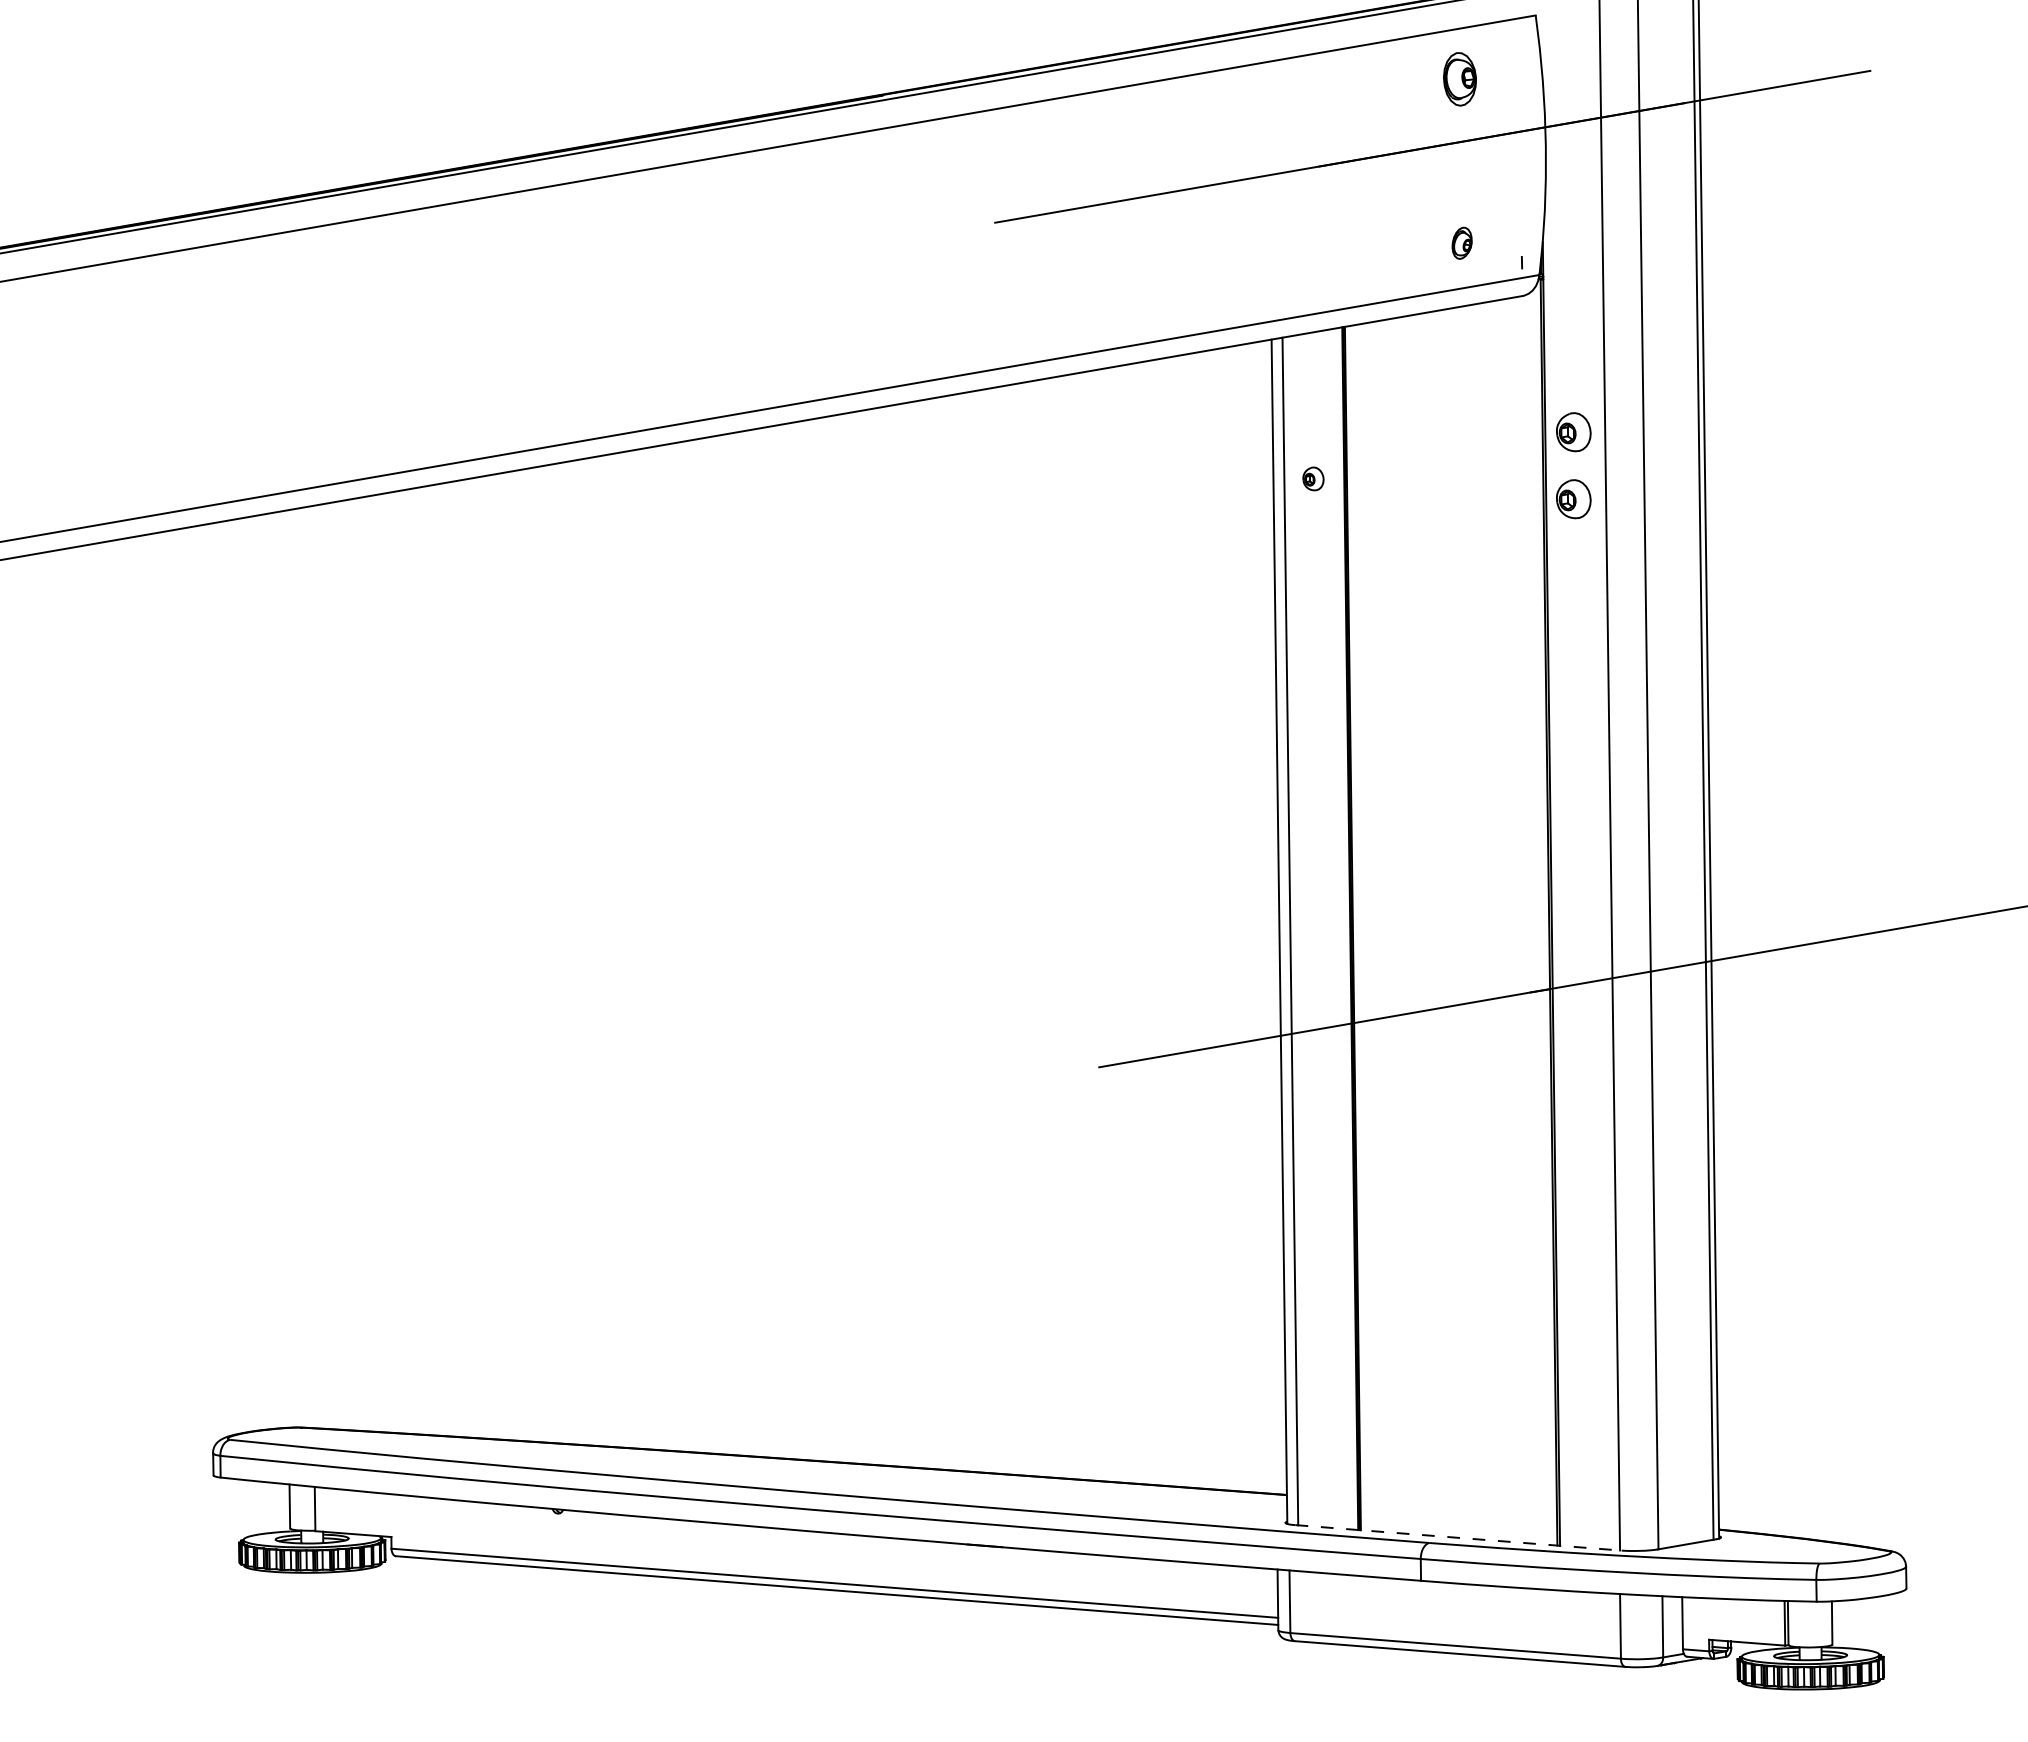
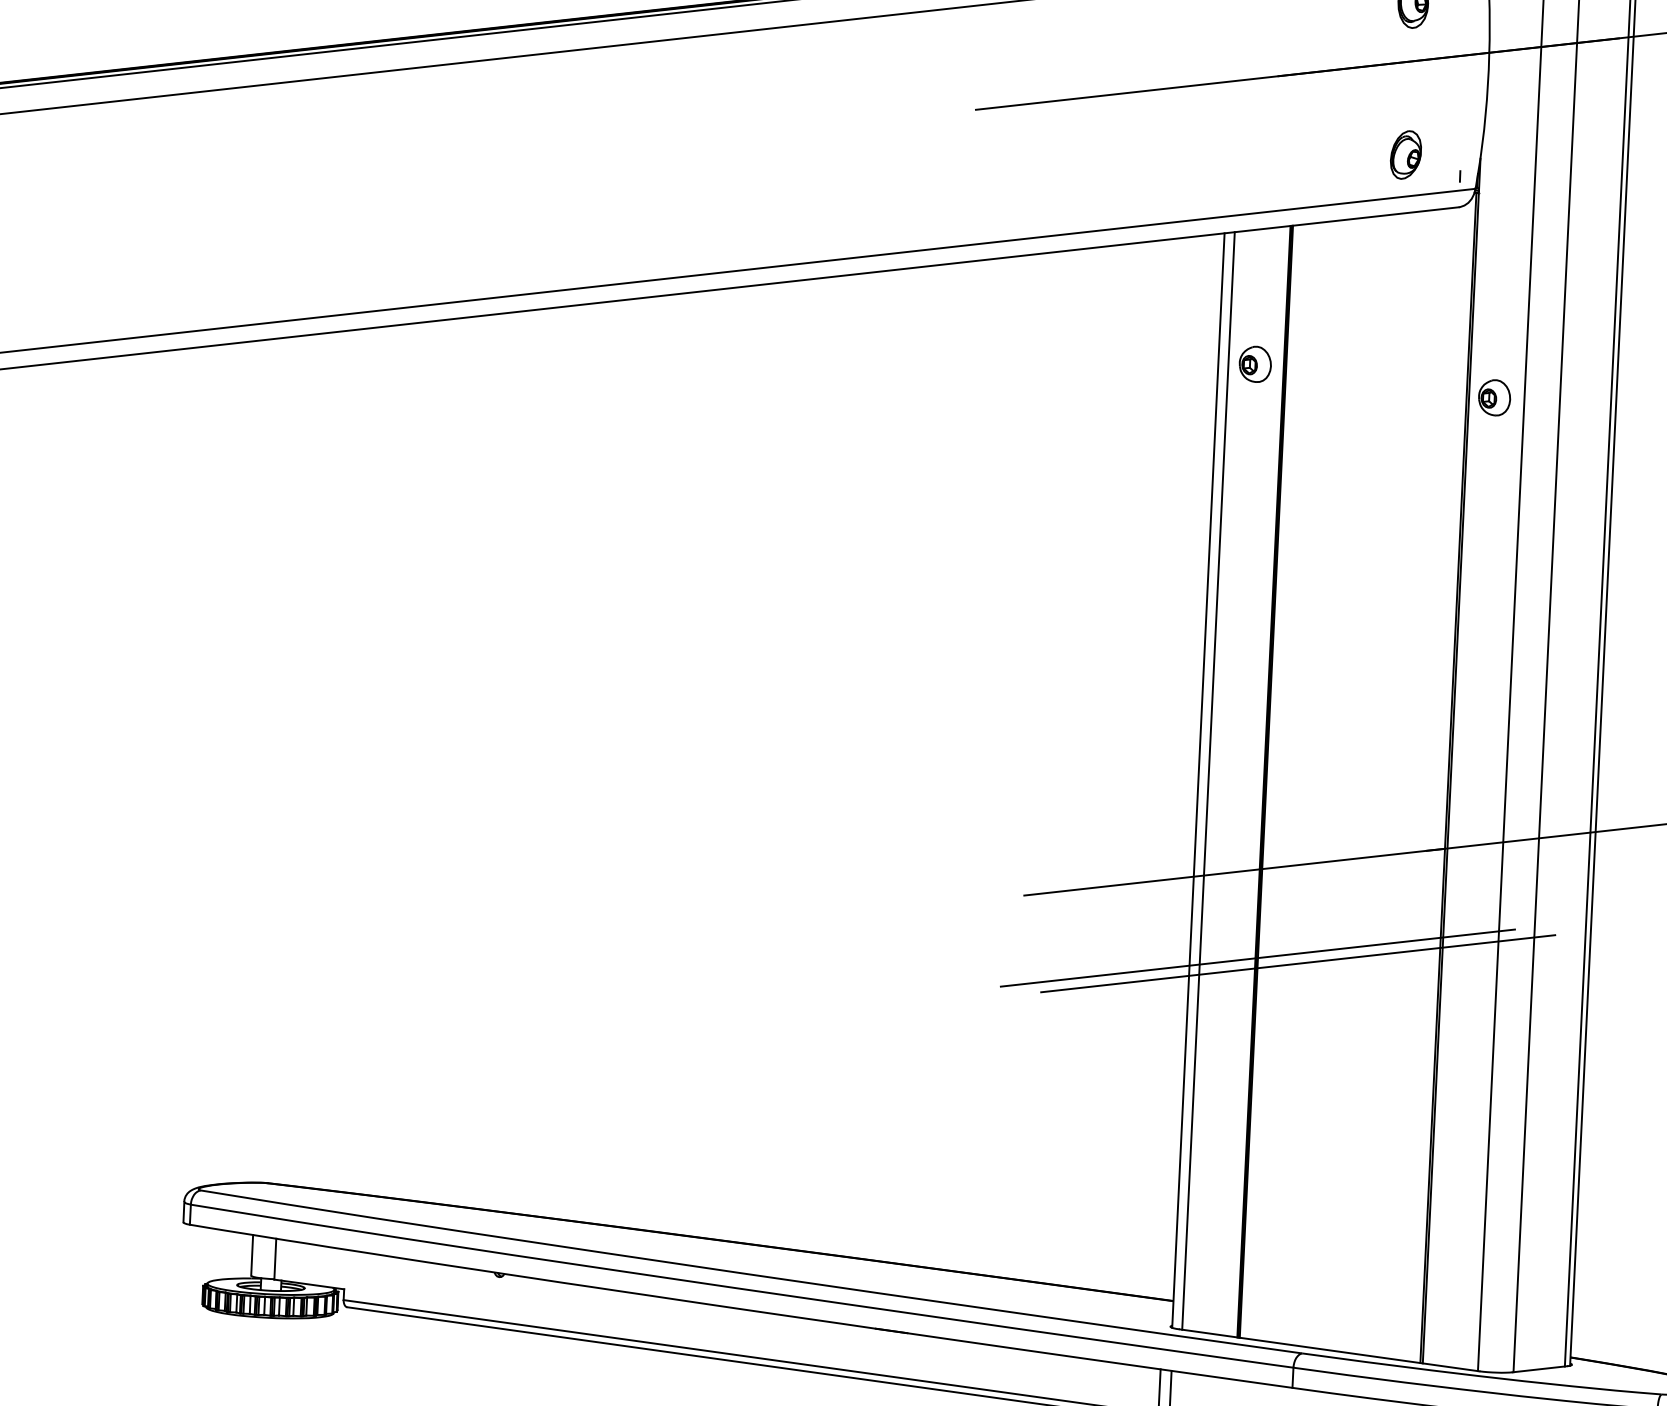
part: (1461, 243) -> (1405, 155), size x1.67
part: (1573, 432) -> (1498, 336), removed
part: (1313, 478) -> (1255, 363), size x1.67
line: (1354, 1119) -> (1257, 958), added
line: (1398, 1122) -> (1297, 963), added
line: (1458, 1537) -> (1329, 1350), dashed -> solid

